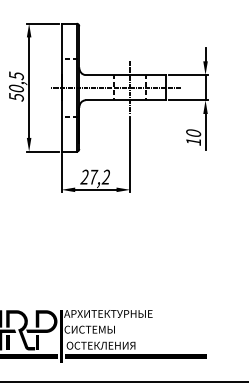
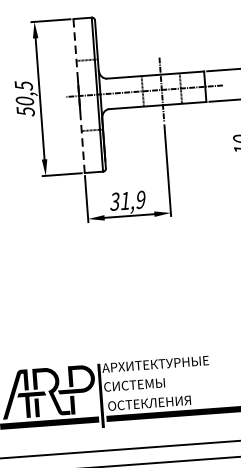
line: (61, 87) -> (79, 95), solid -> dashed
text: (95, 176) -> (127, 199), 27,2 -> 31,9

